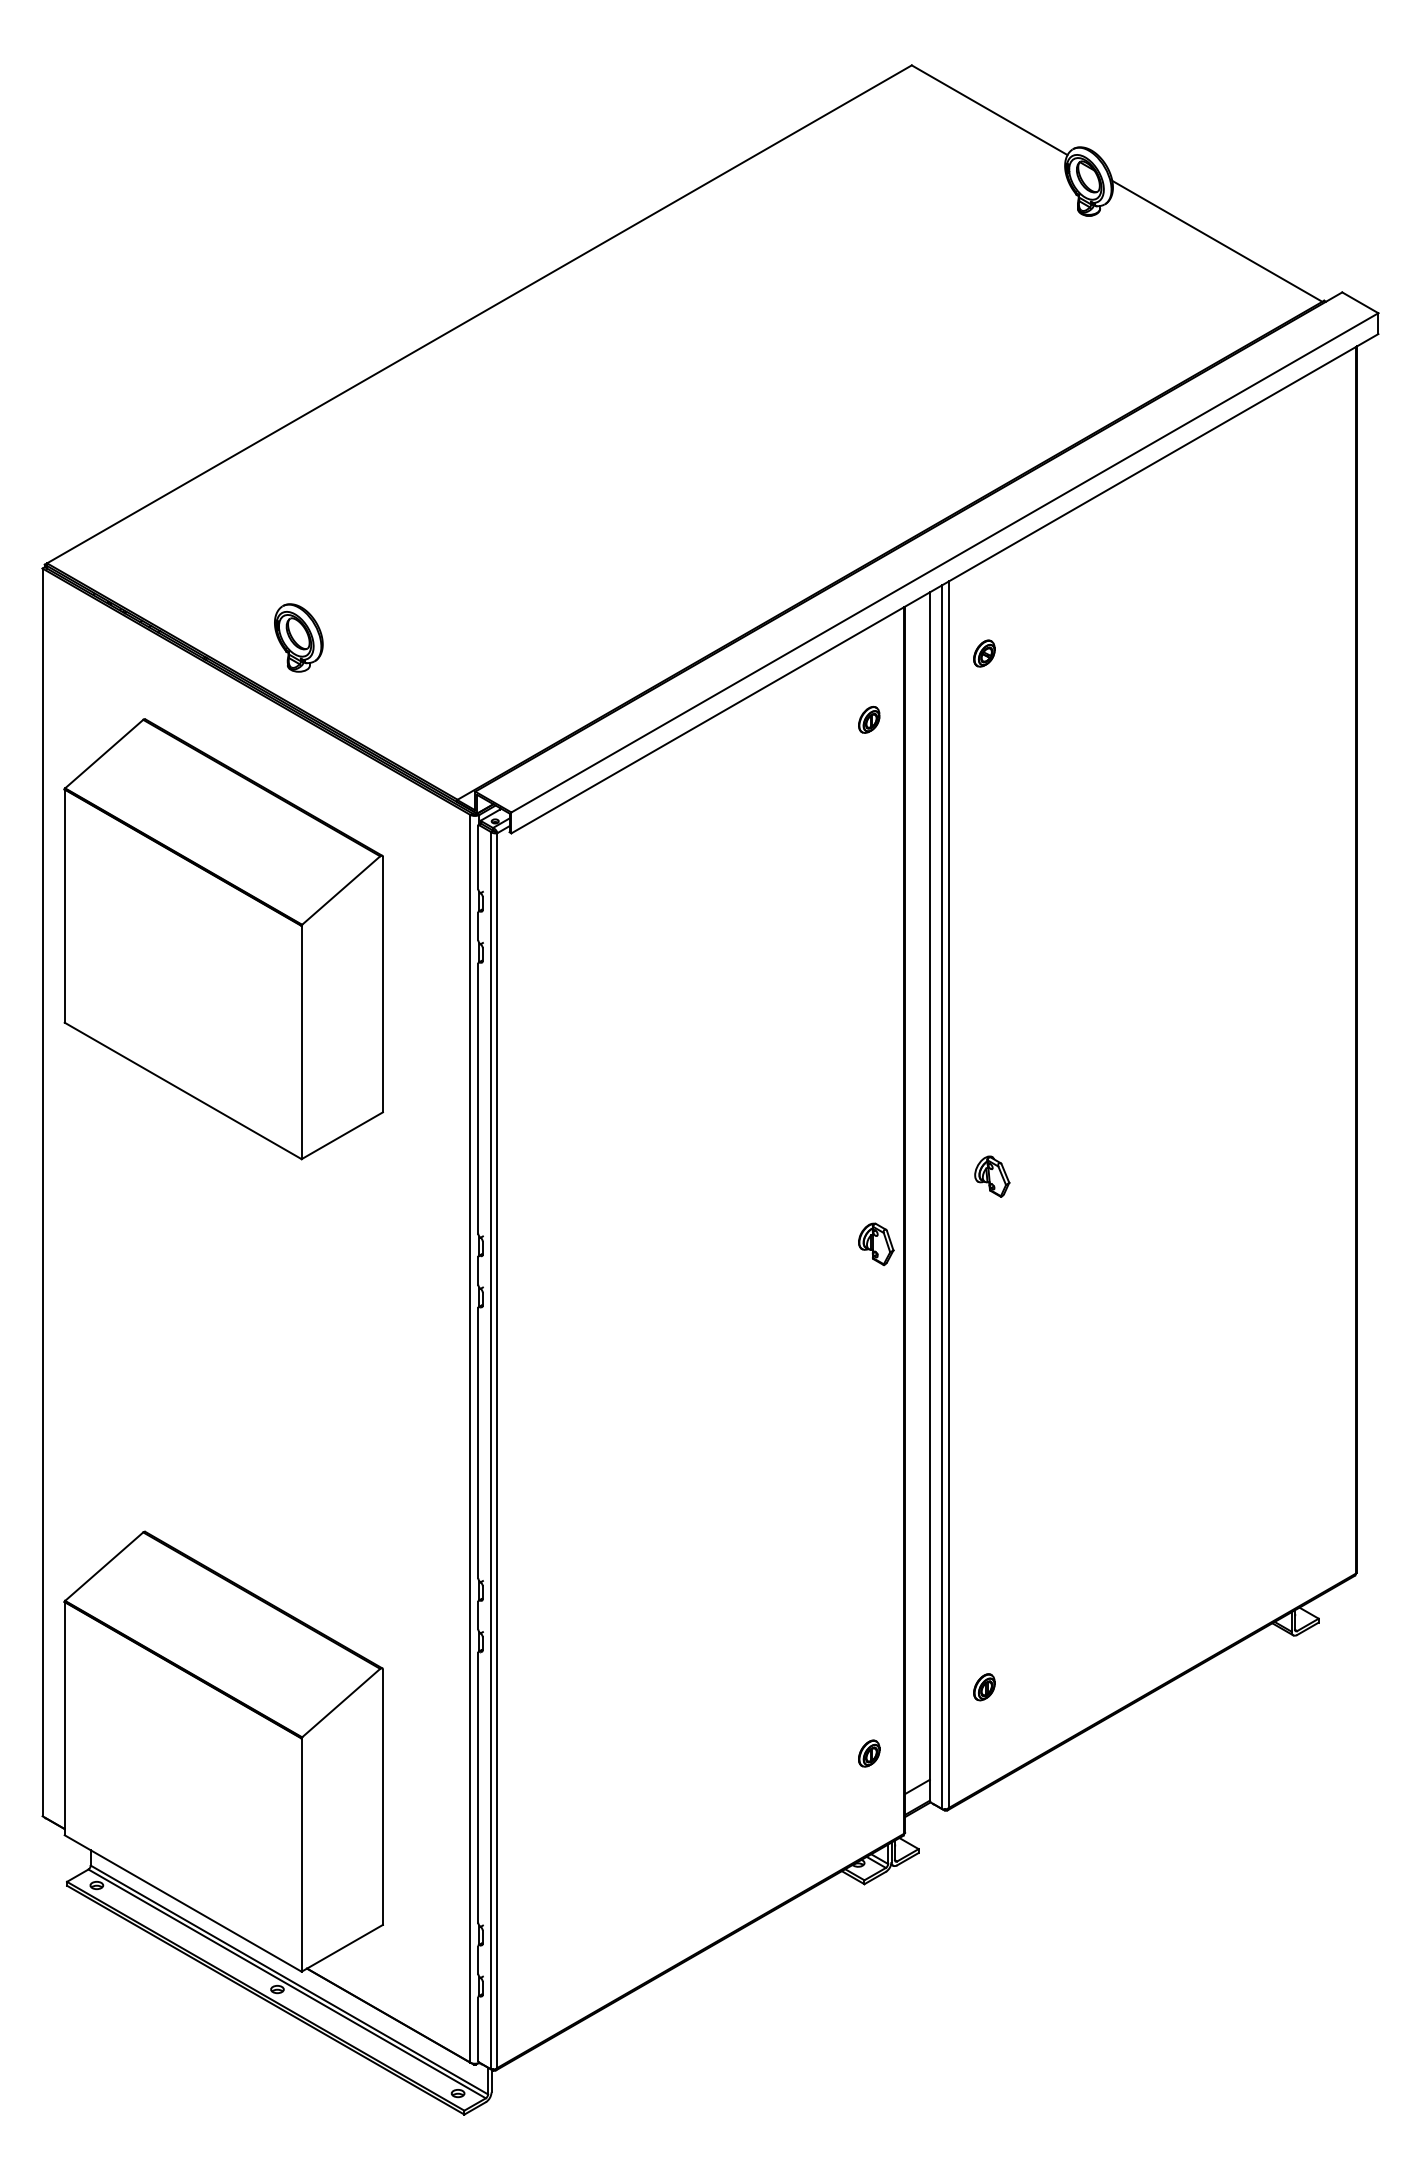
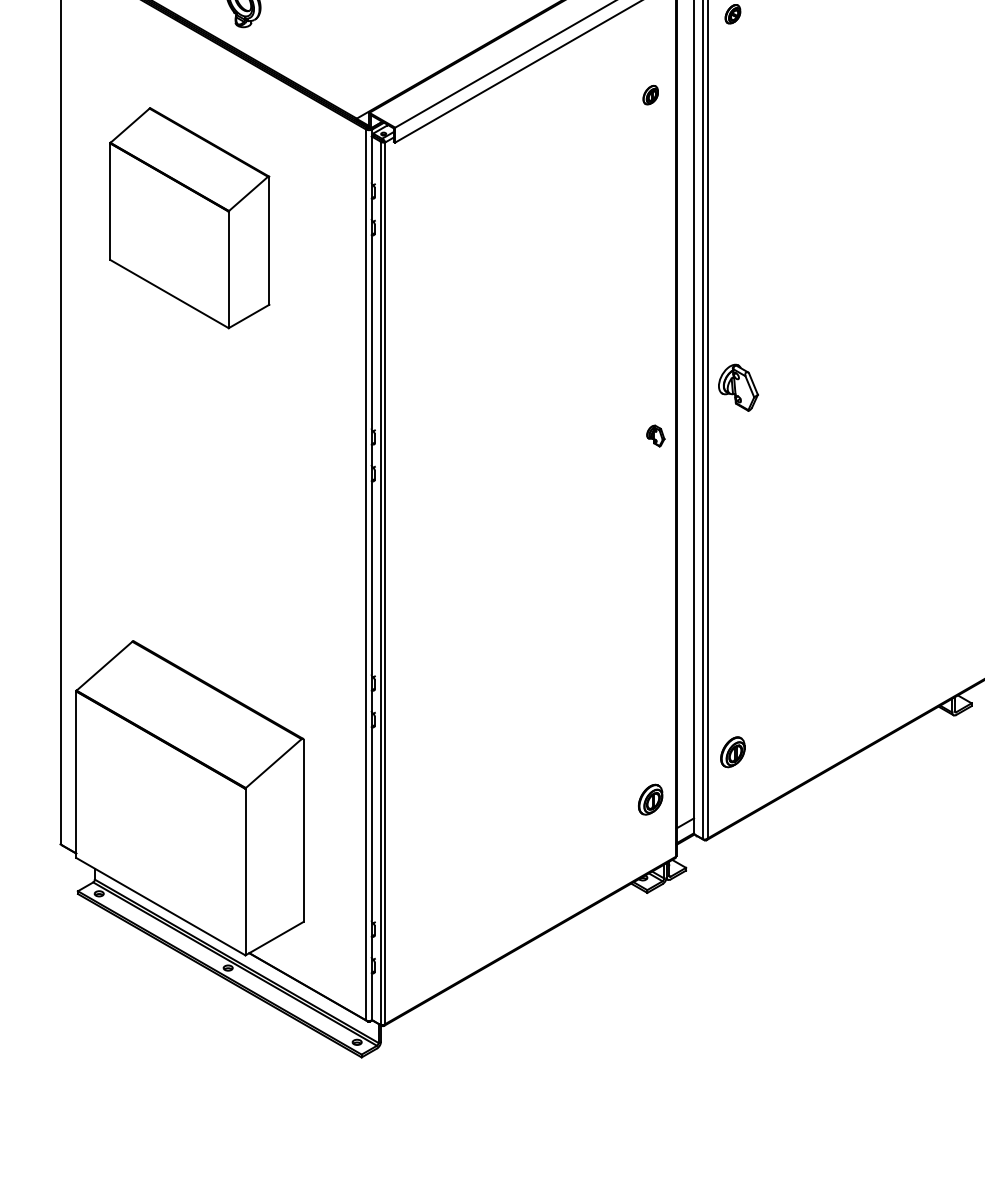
part: (869, 719) -> (650, 94), moved
part: (223, 939) -> (189, 218), size x0.7
part: (992, 1176) -> (738, 387), size x1.6
part: (876, 1244) -> (655, 436), size x0.7
part: (984, 1687) -> (733, 752), size x1.6
part: (869, 1753) -> (650, 799), size x1.6

